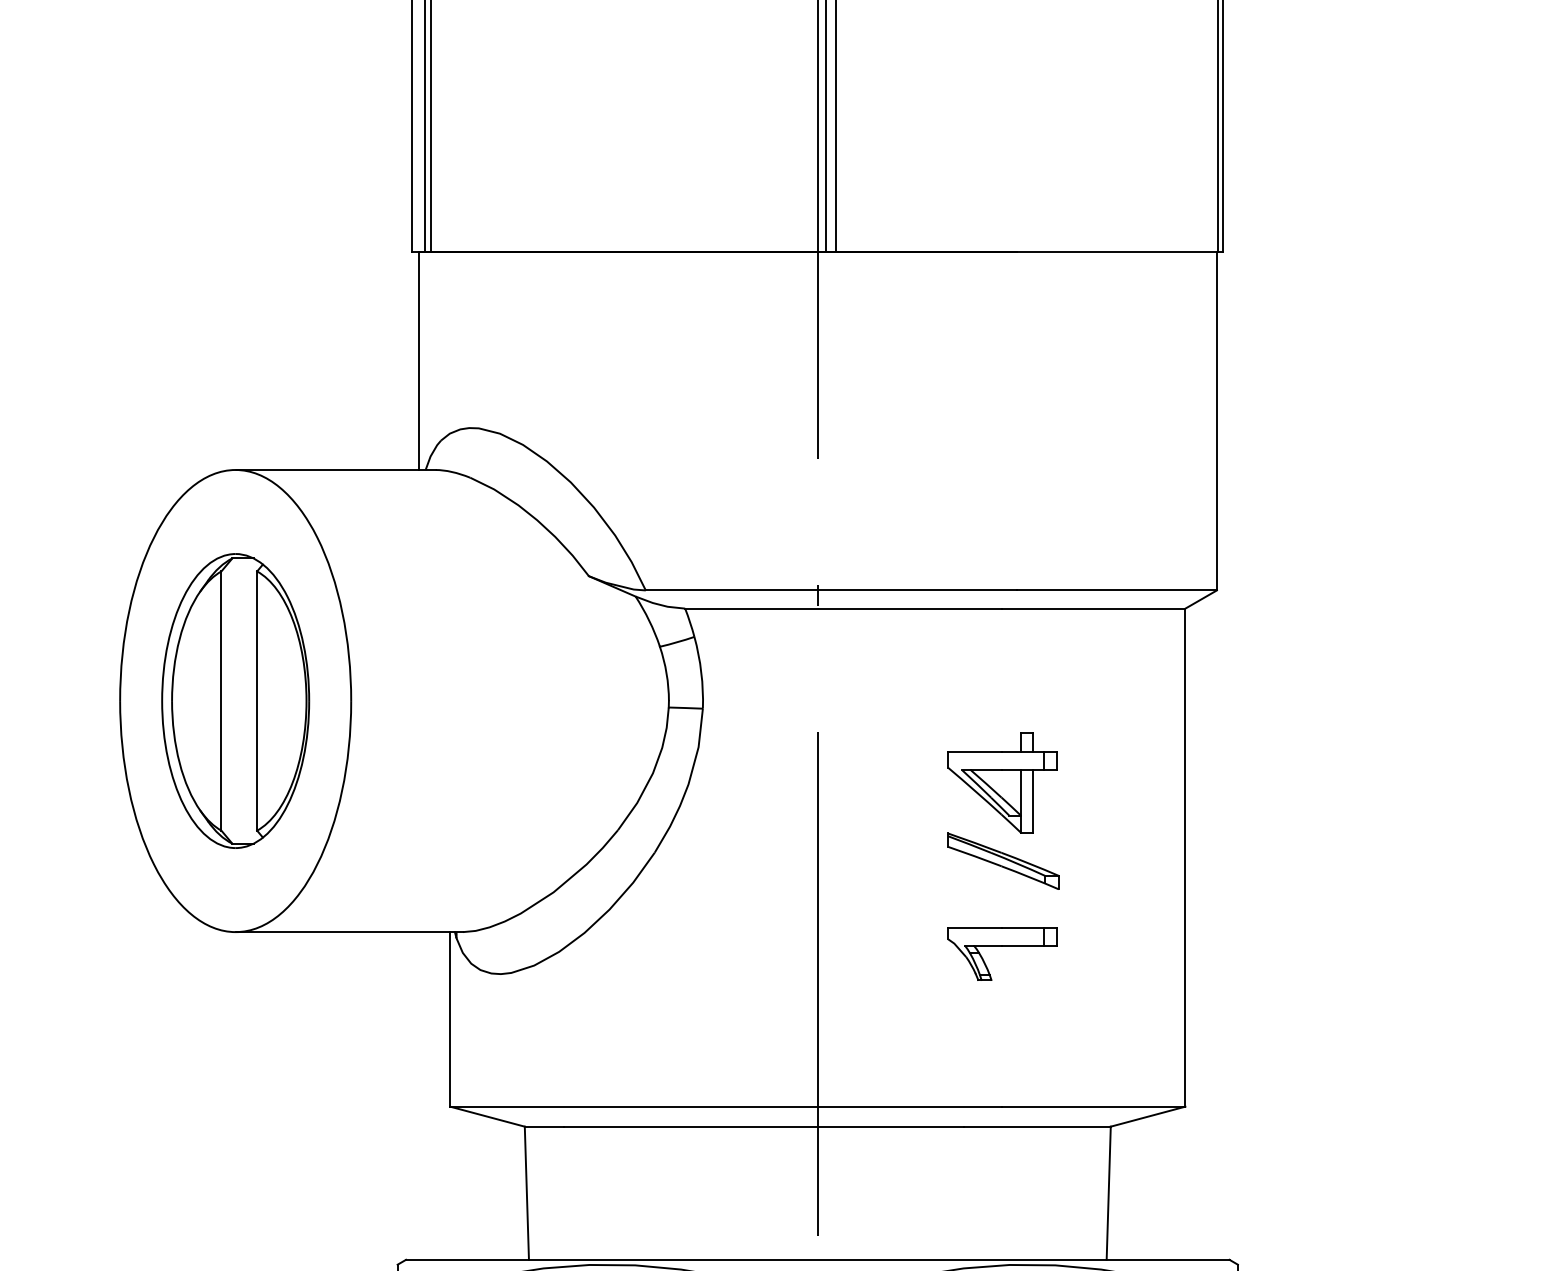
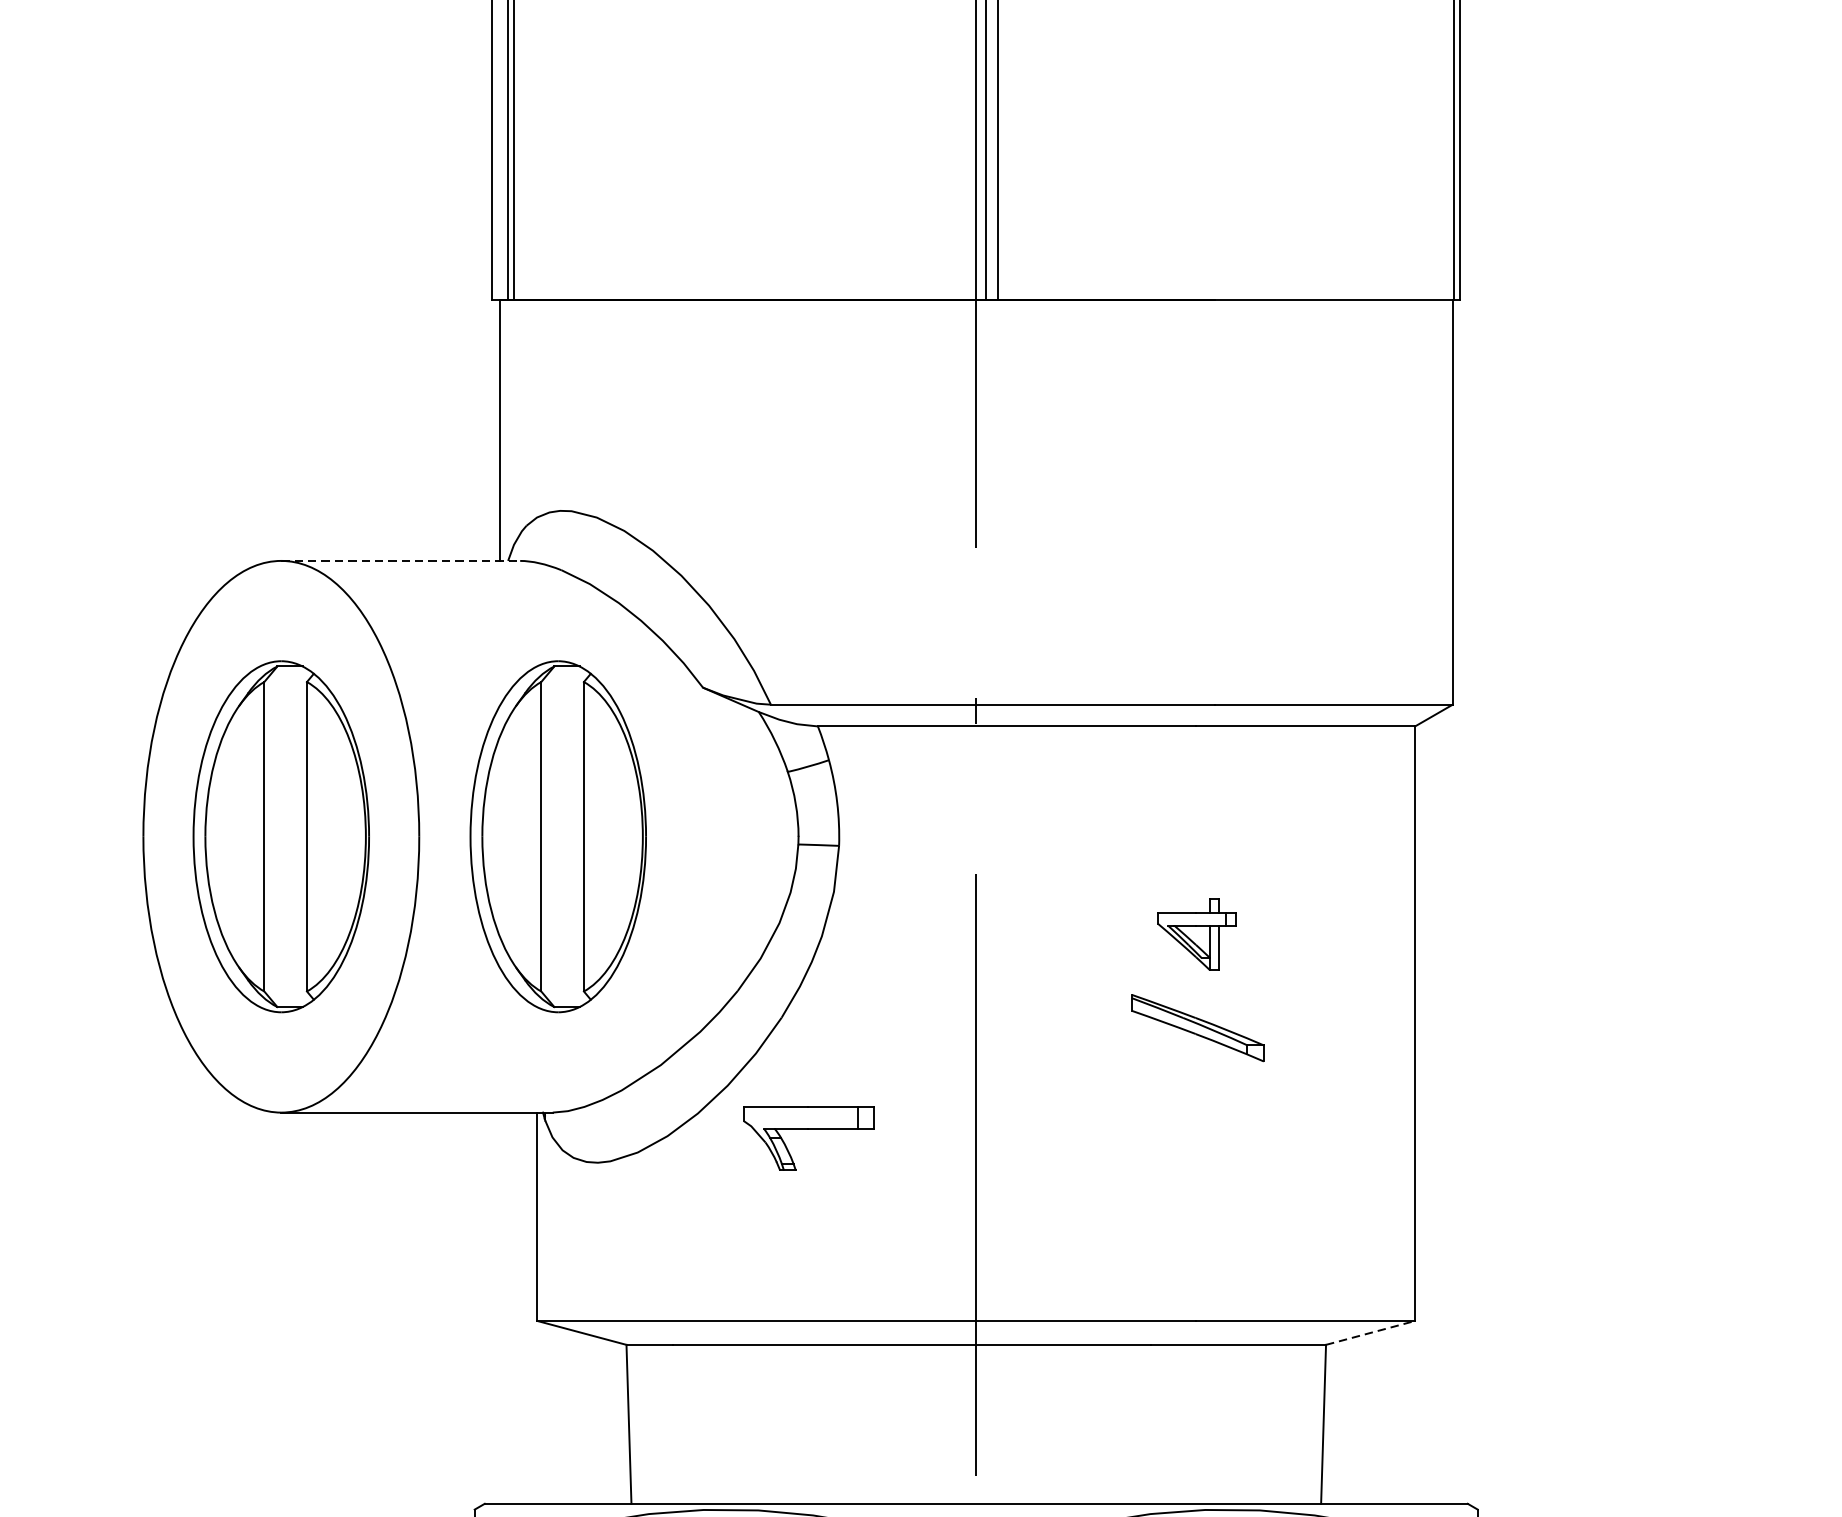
line: (336, 469) -> (401, 560), solid -> dashed
part: (467, 700) -> (558, 836), added
part: (1002, 782) -> (1196, 933), size x0.6
part: (1002, 946) -> (808, 1129), moved
line: (1148, 1116) -> (1371, 1332), solid -> dashed

